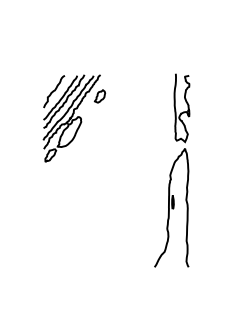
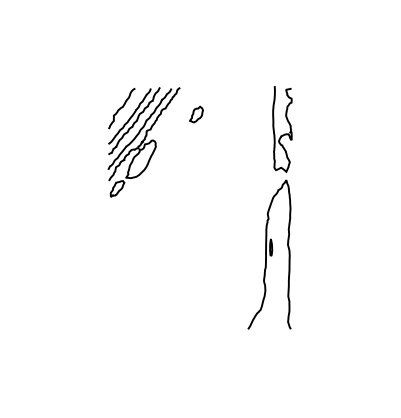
part: (100, 96) -> (196, 114), moved

